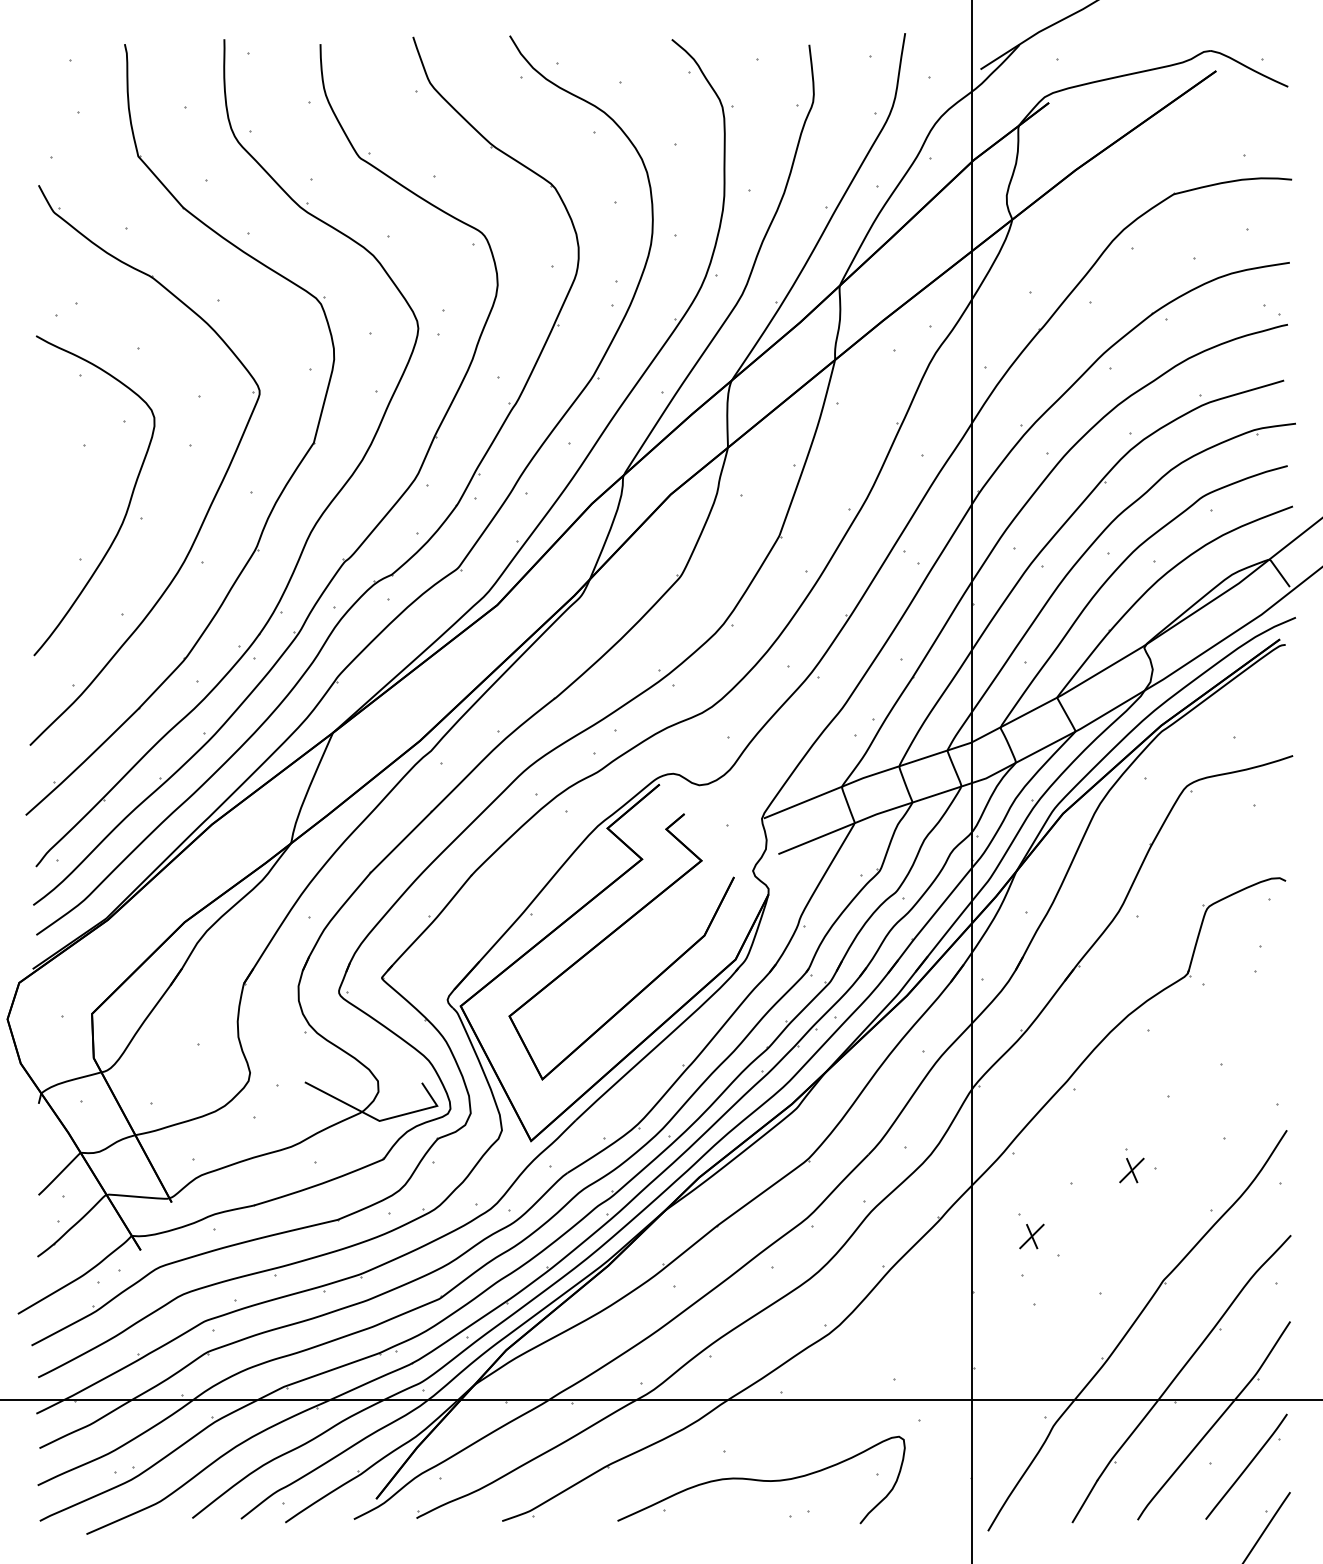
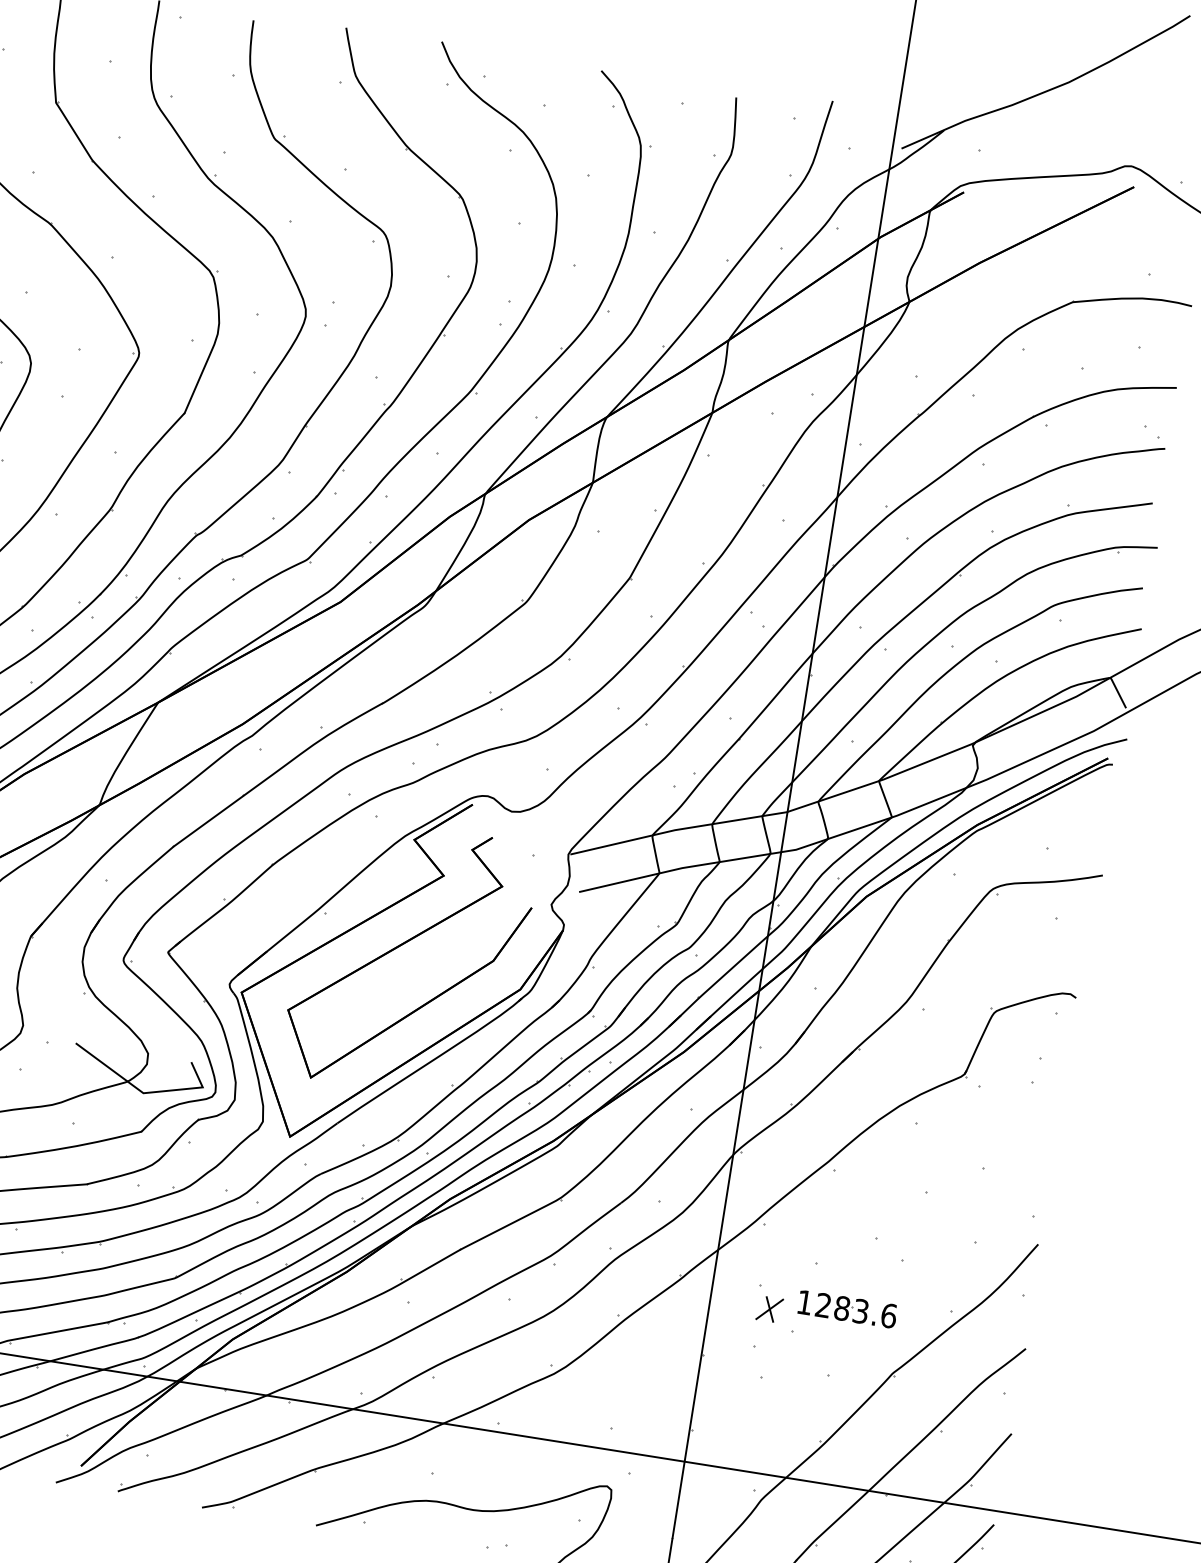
part: (1131, 1170) -> (878, 1259), removed
part: (1108, 1223) -> (847, 1308), added

